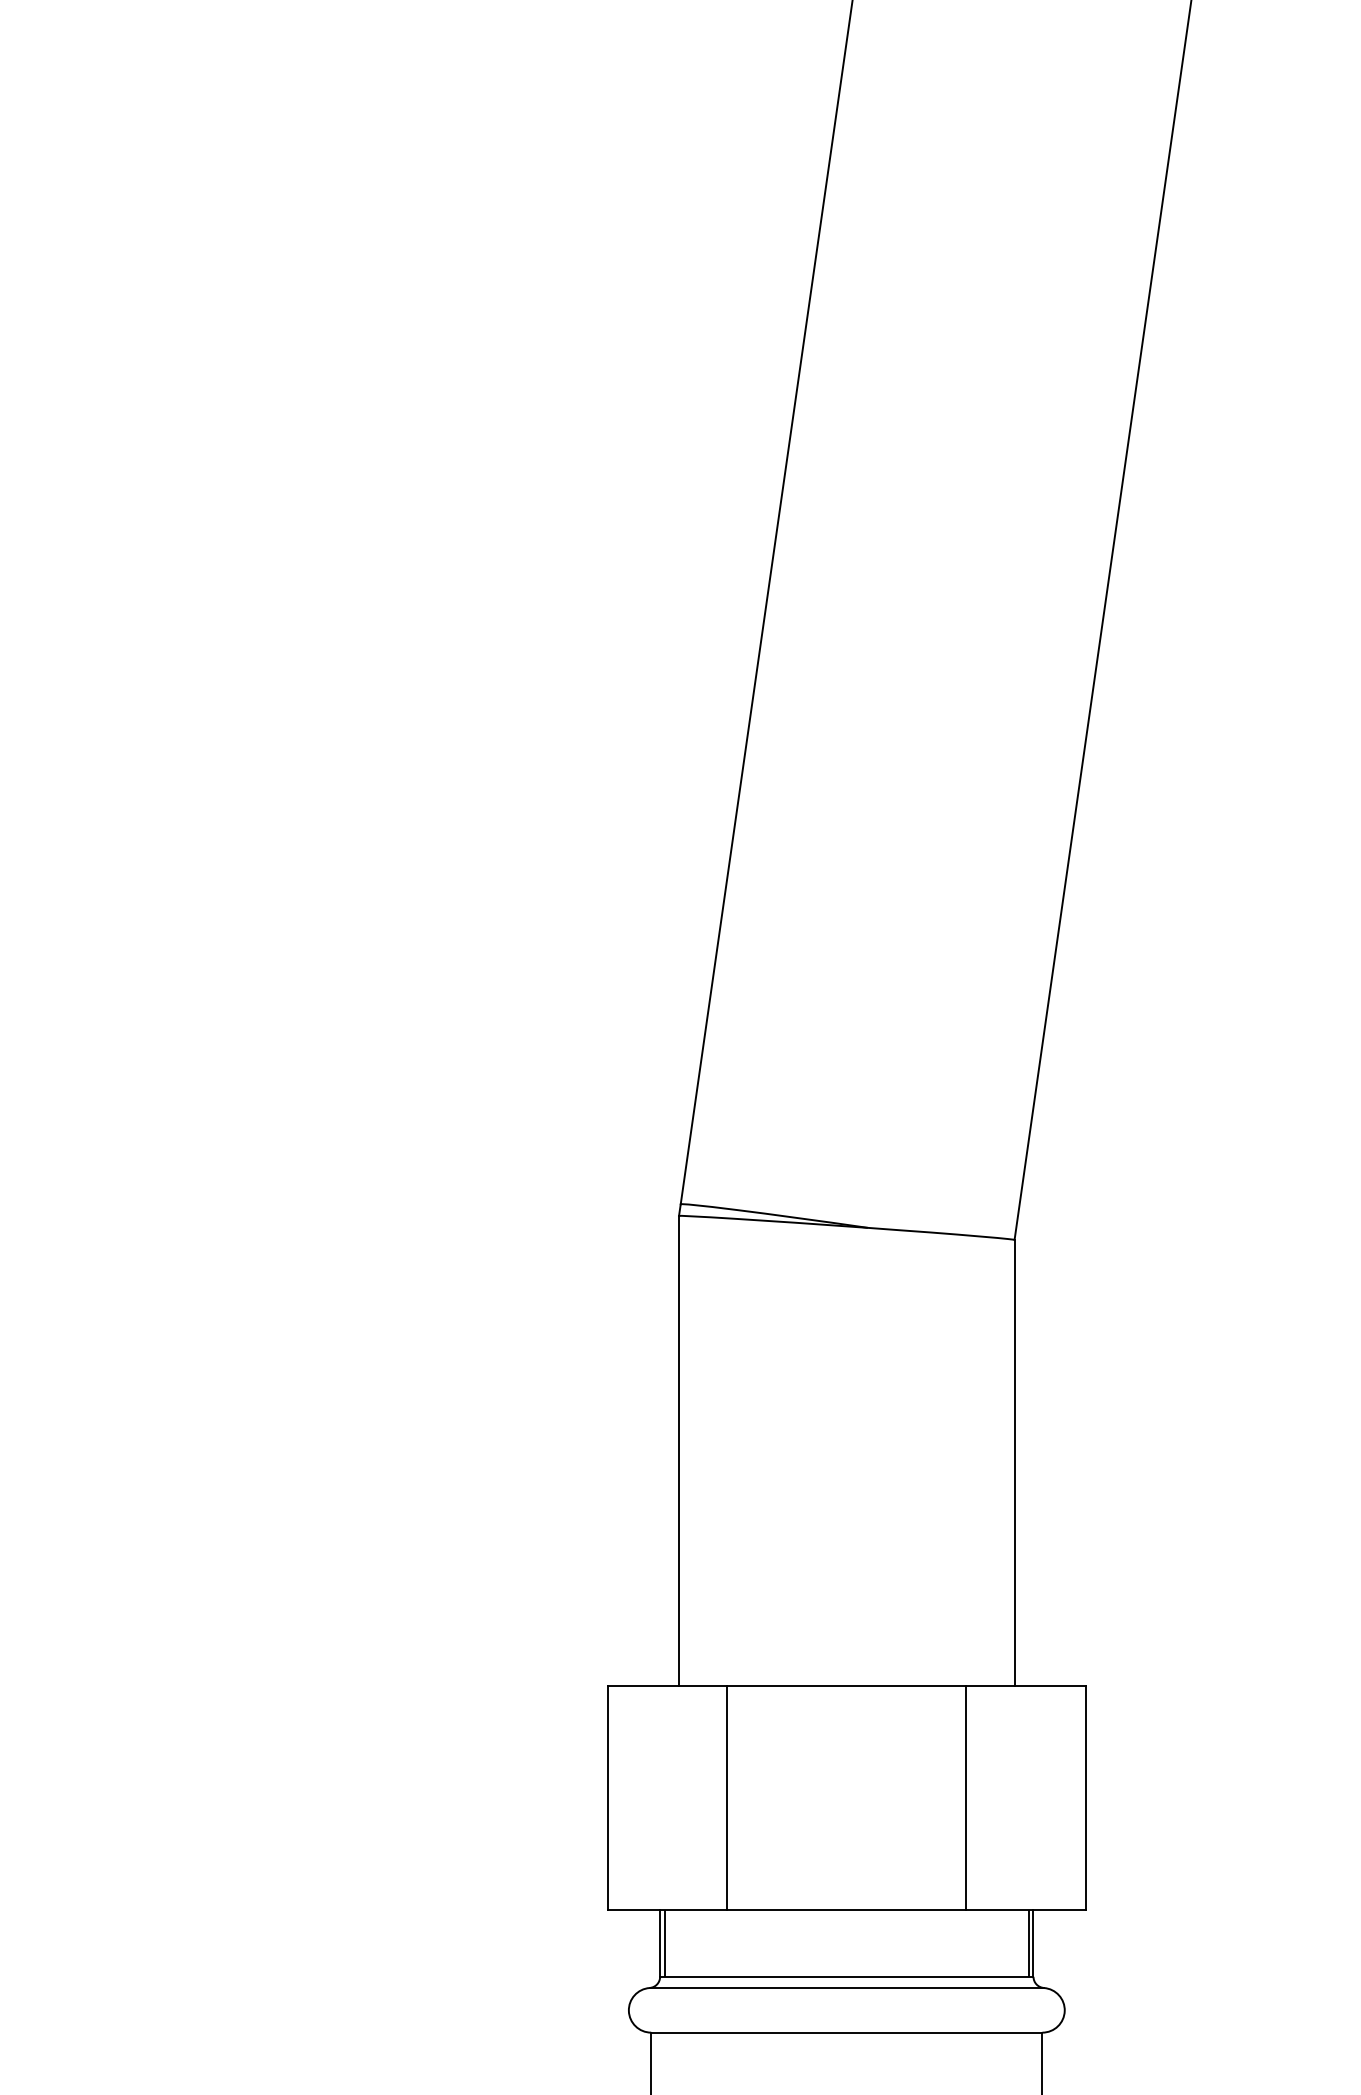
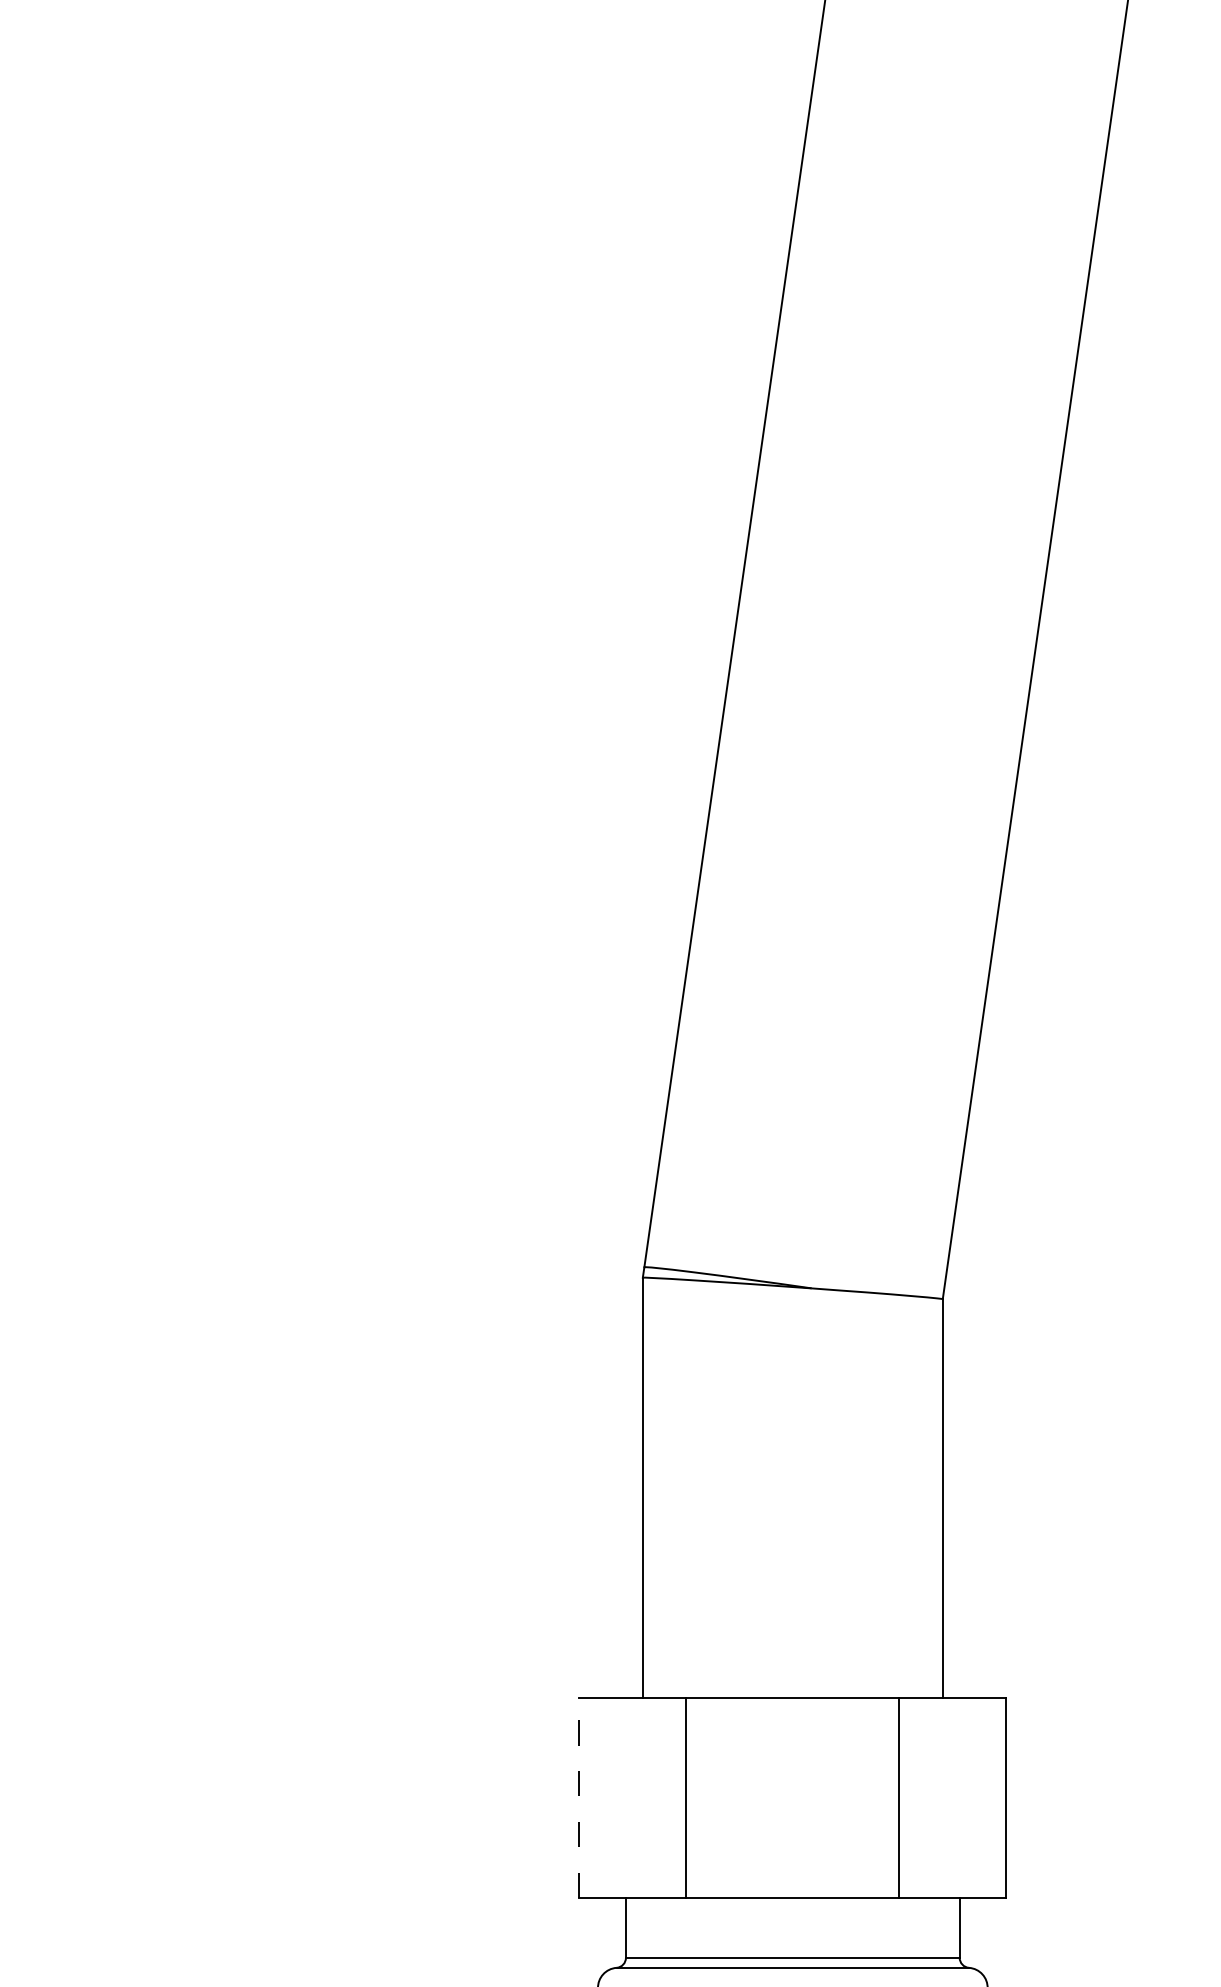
line: (608, 1797) -> (579, 1797), solid -> dashed
line: (664, 1942) -> (629, 1927), removed
line: (1028, 1942) -> (955, 1927), removed

